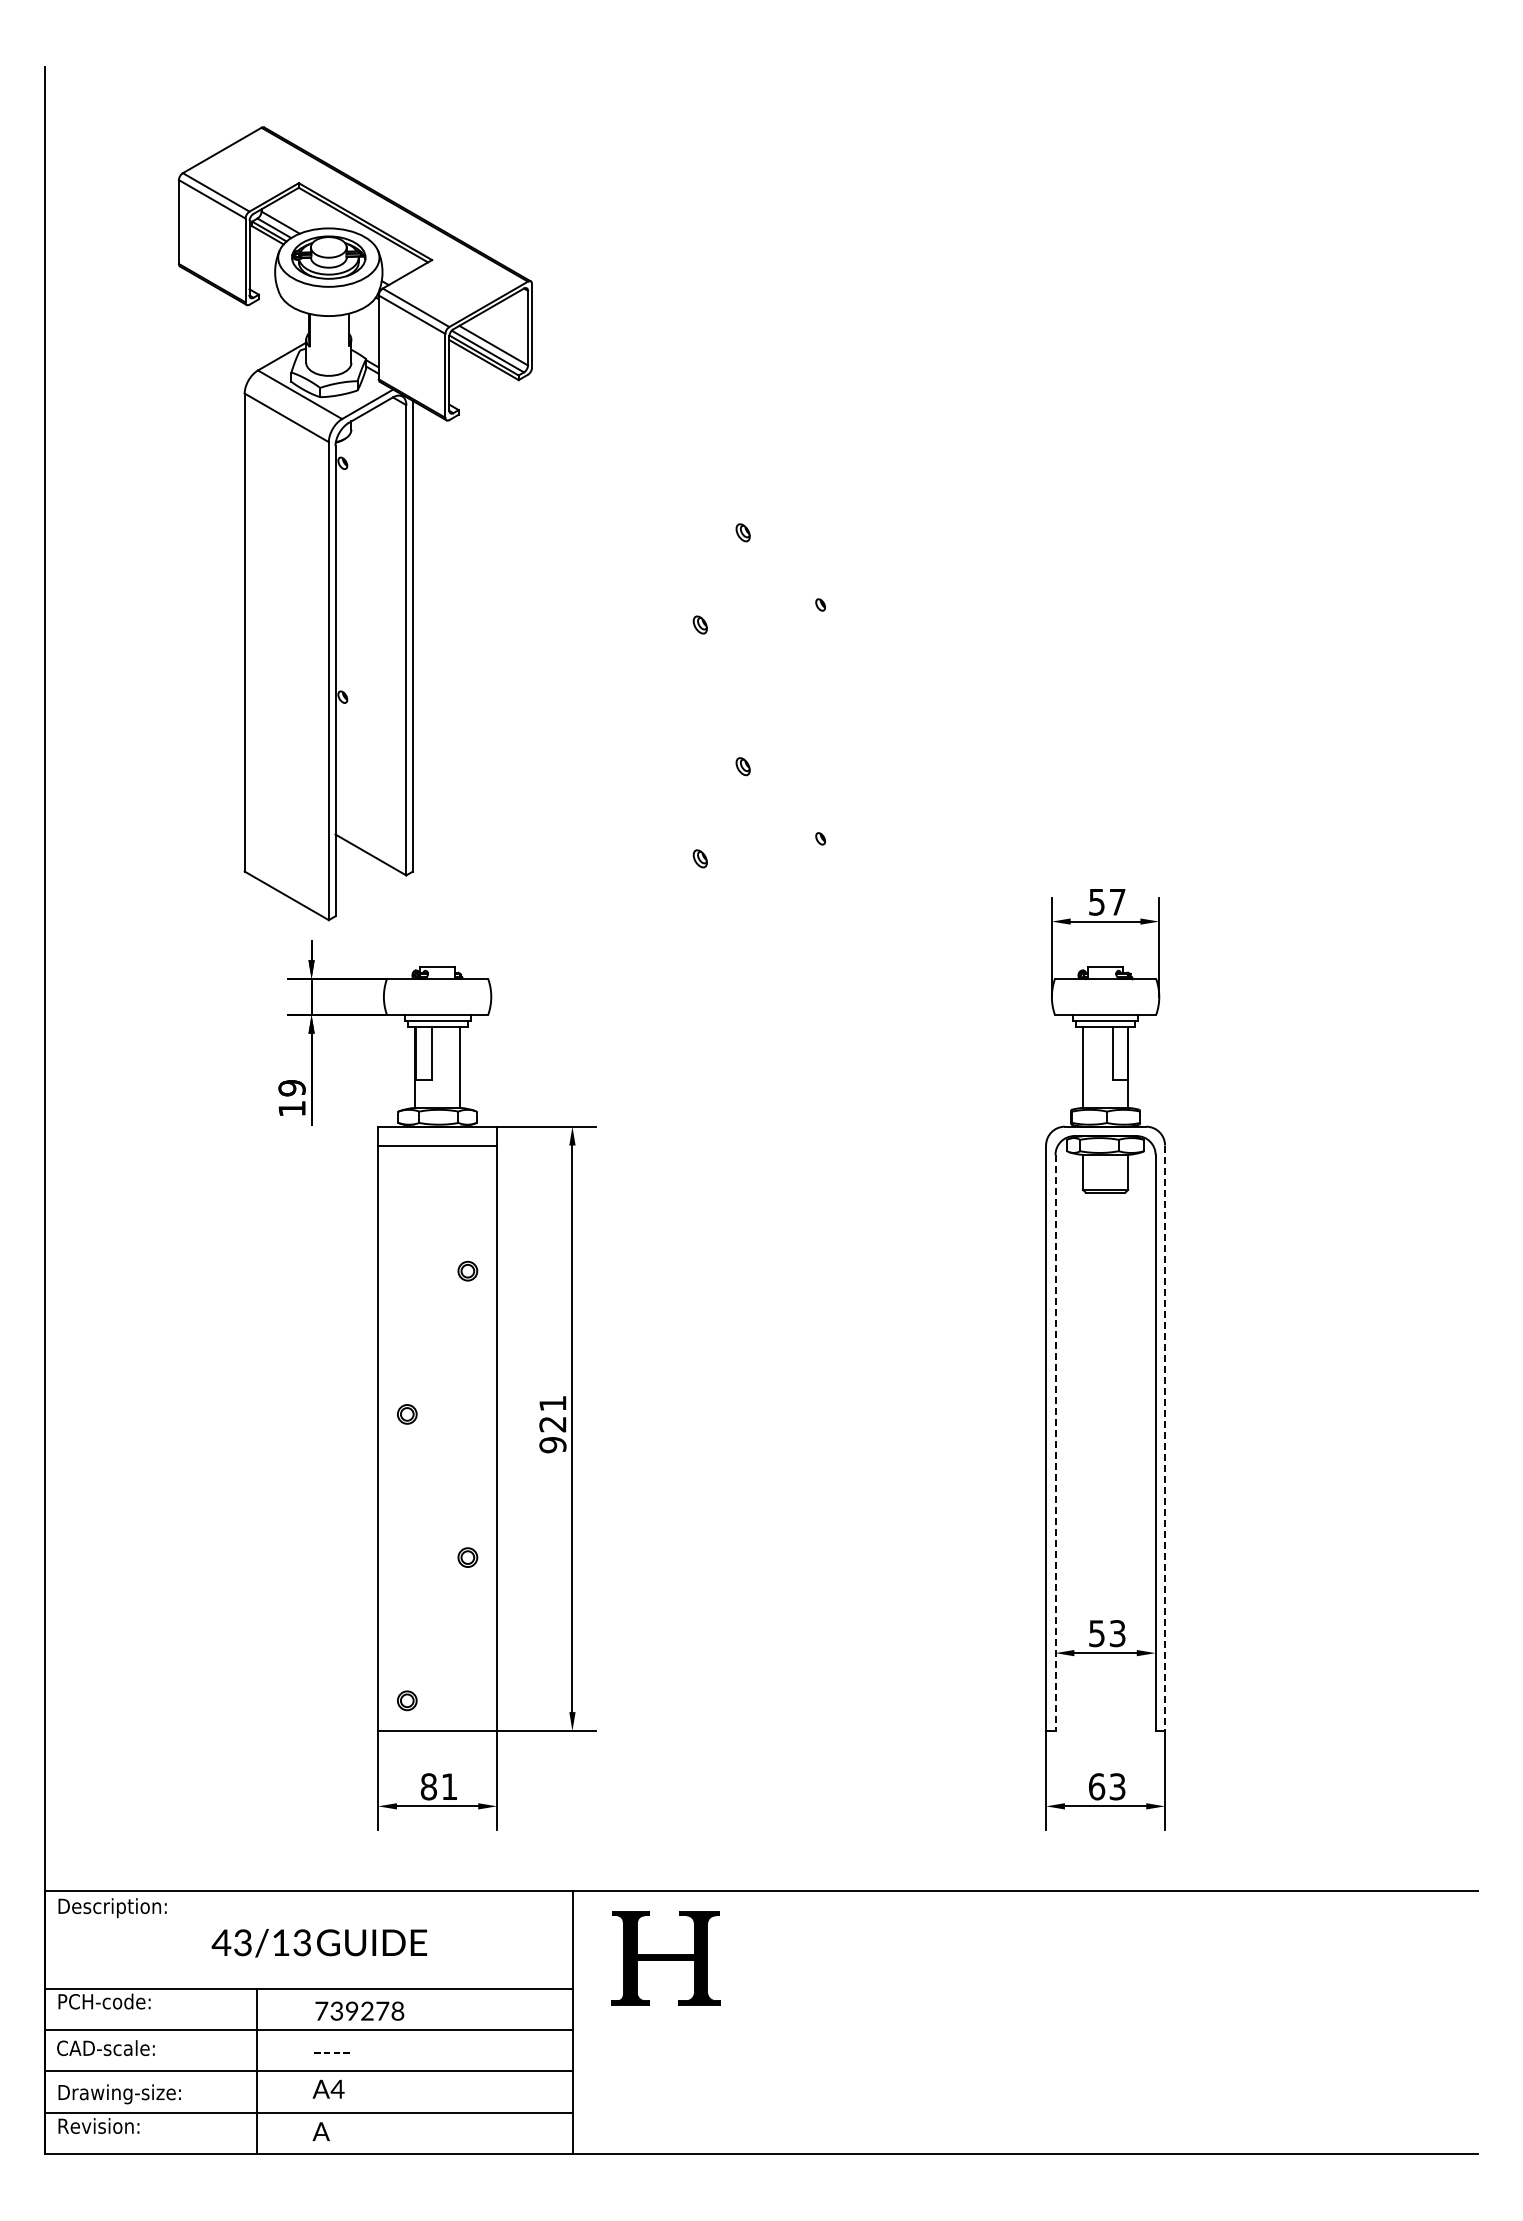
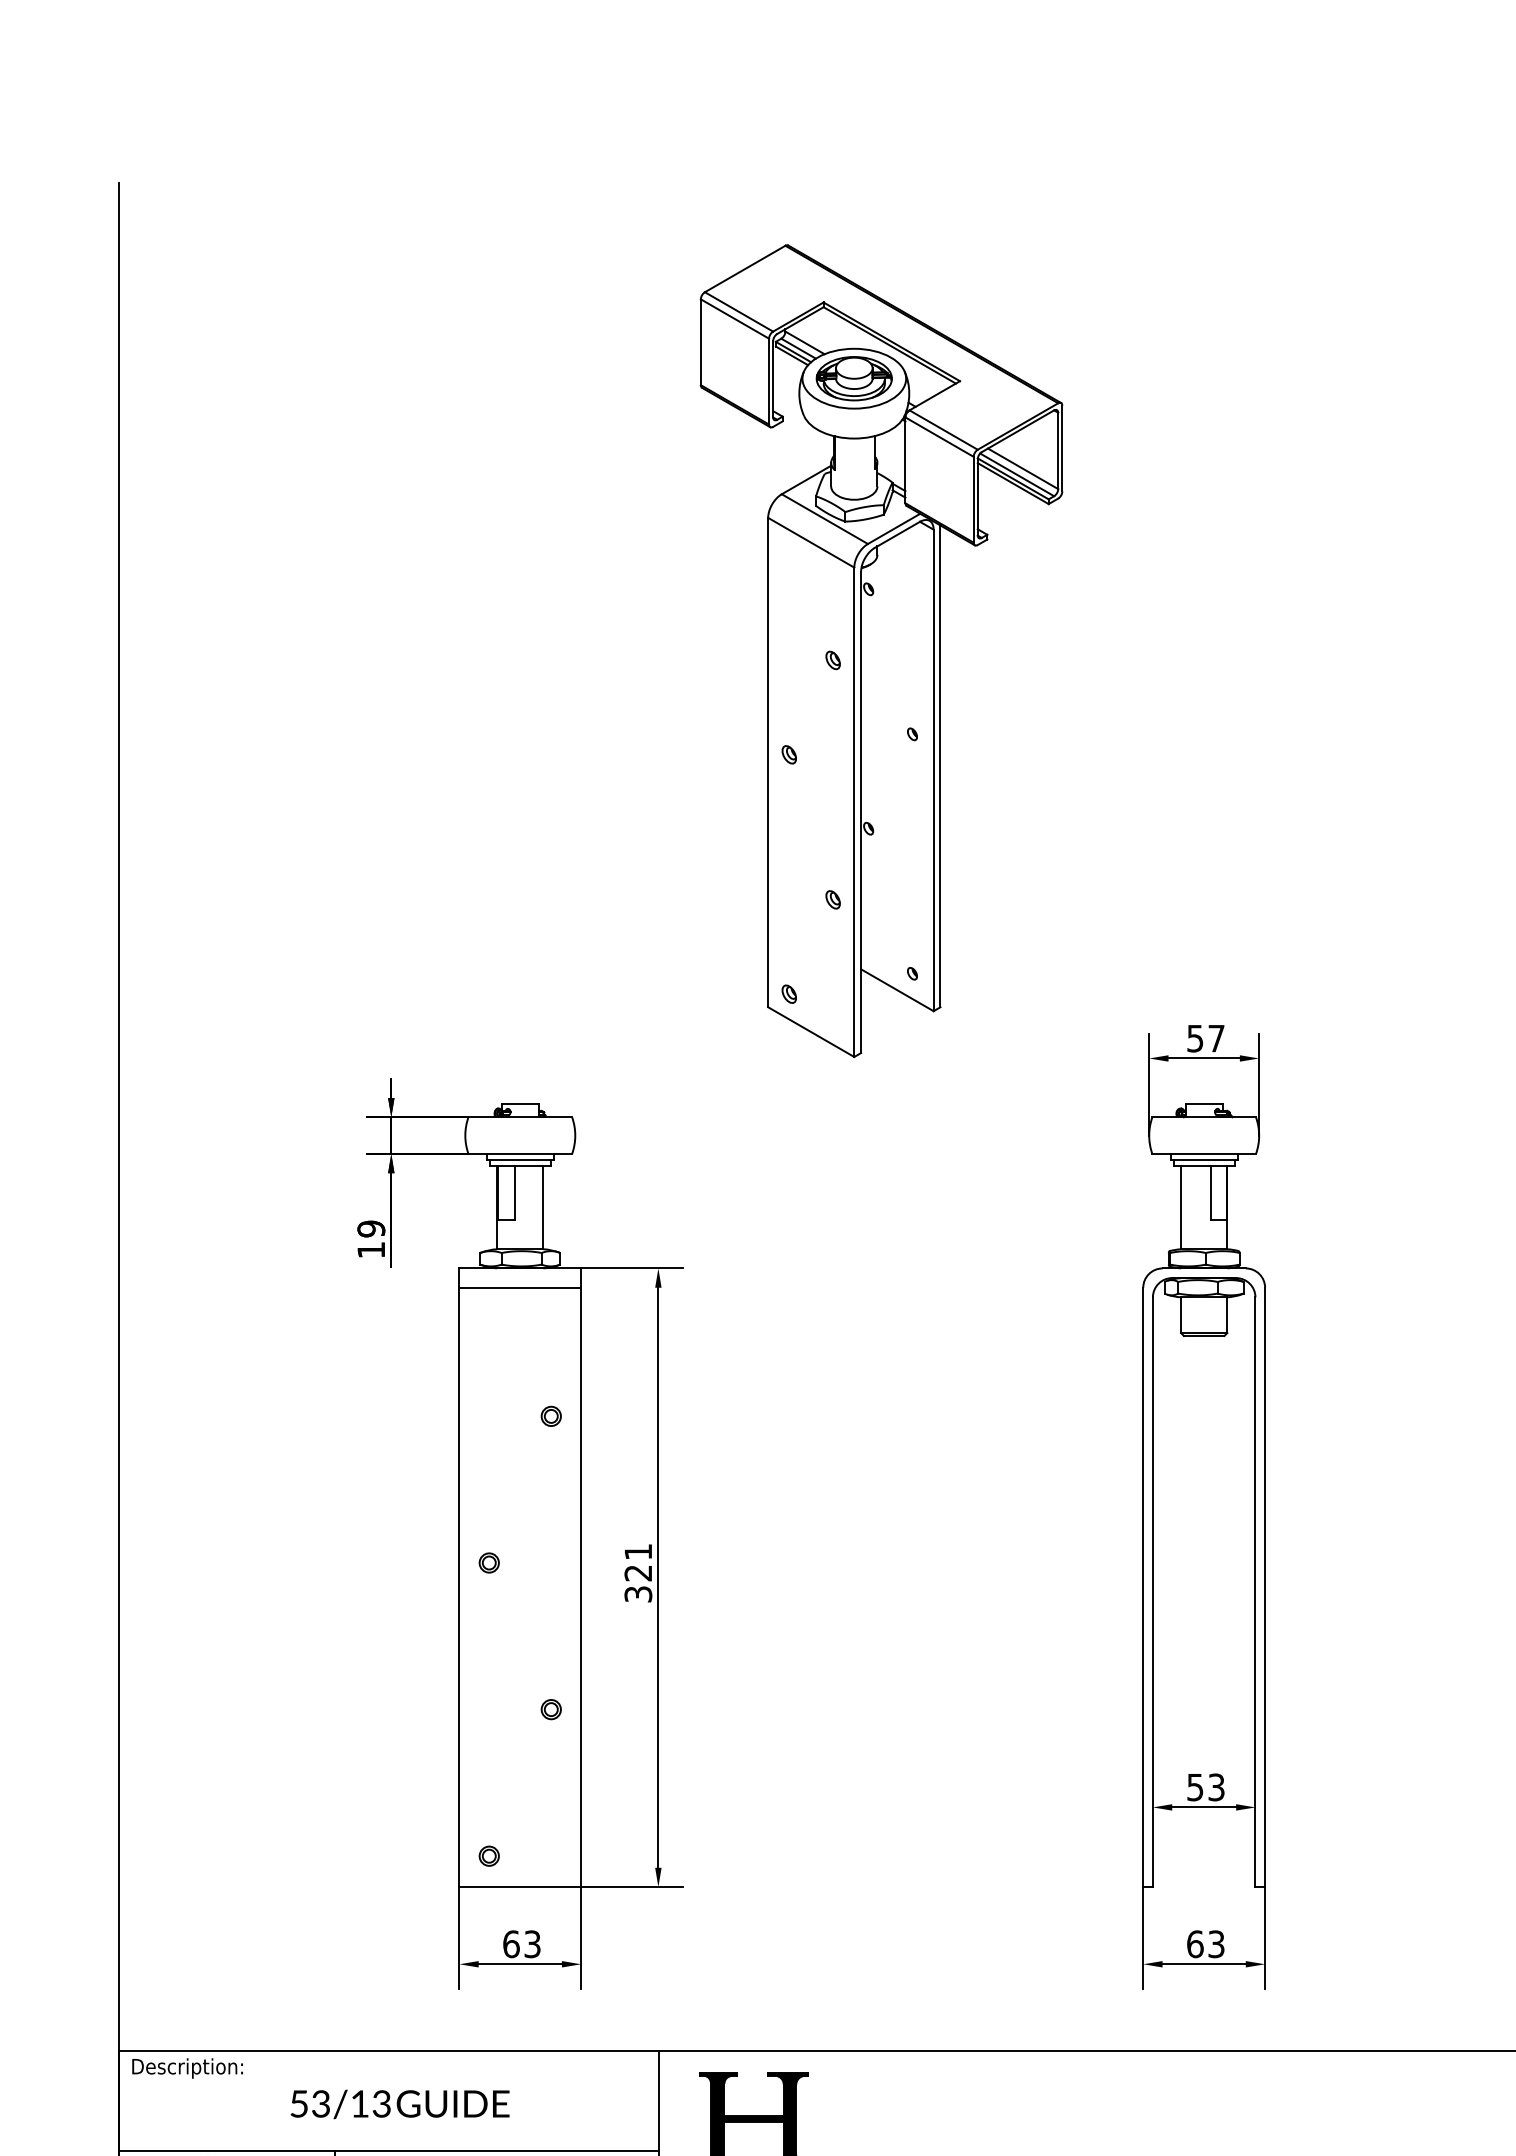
part: (354, 523) -> (880, 650), moved
line: (1165, 1438) -> (1265, 1587), dashed -> solid
line: (1055, 1443) -> (1152, 1592), dashed -> solid
text: (552, 1445) -> (637, 1594), 921 -> 321
text: (438, 1786) -> (521, 1943), 81 -> 63
text: (221, 1942) -> (299, 2103), 43/13 -> 53/13

